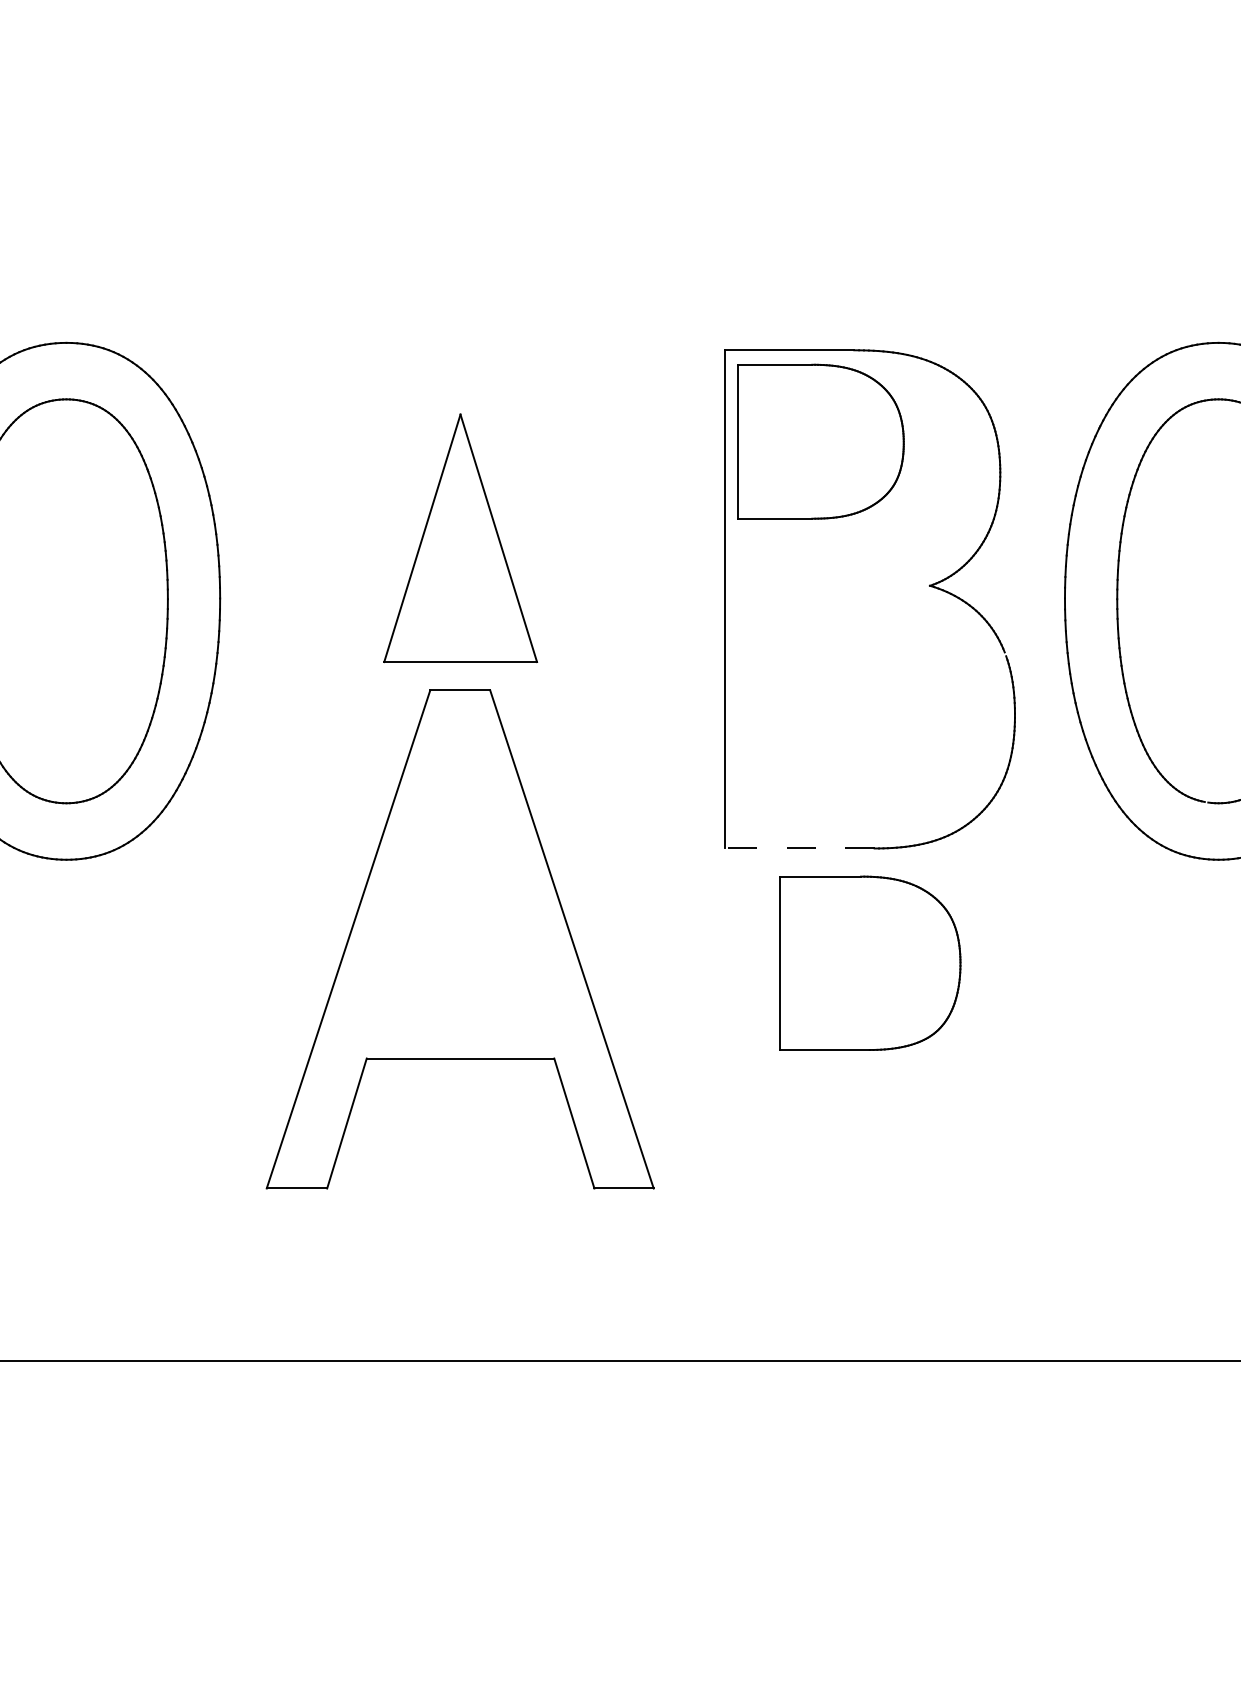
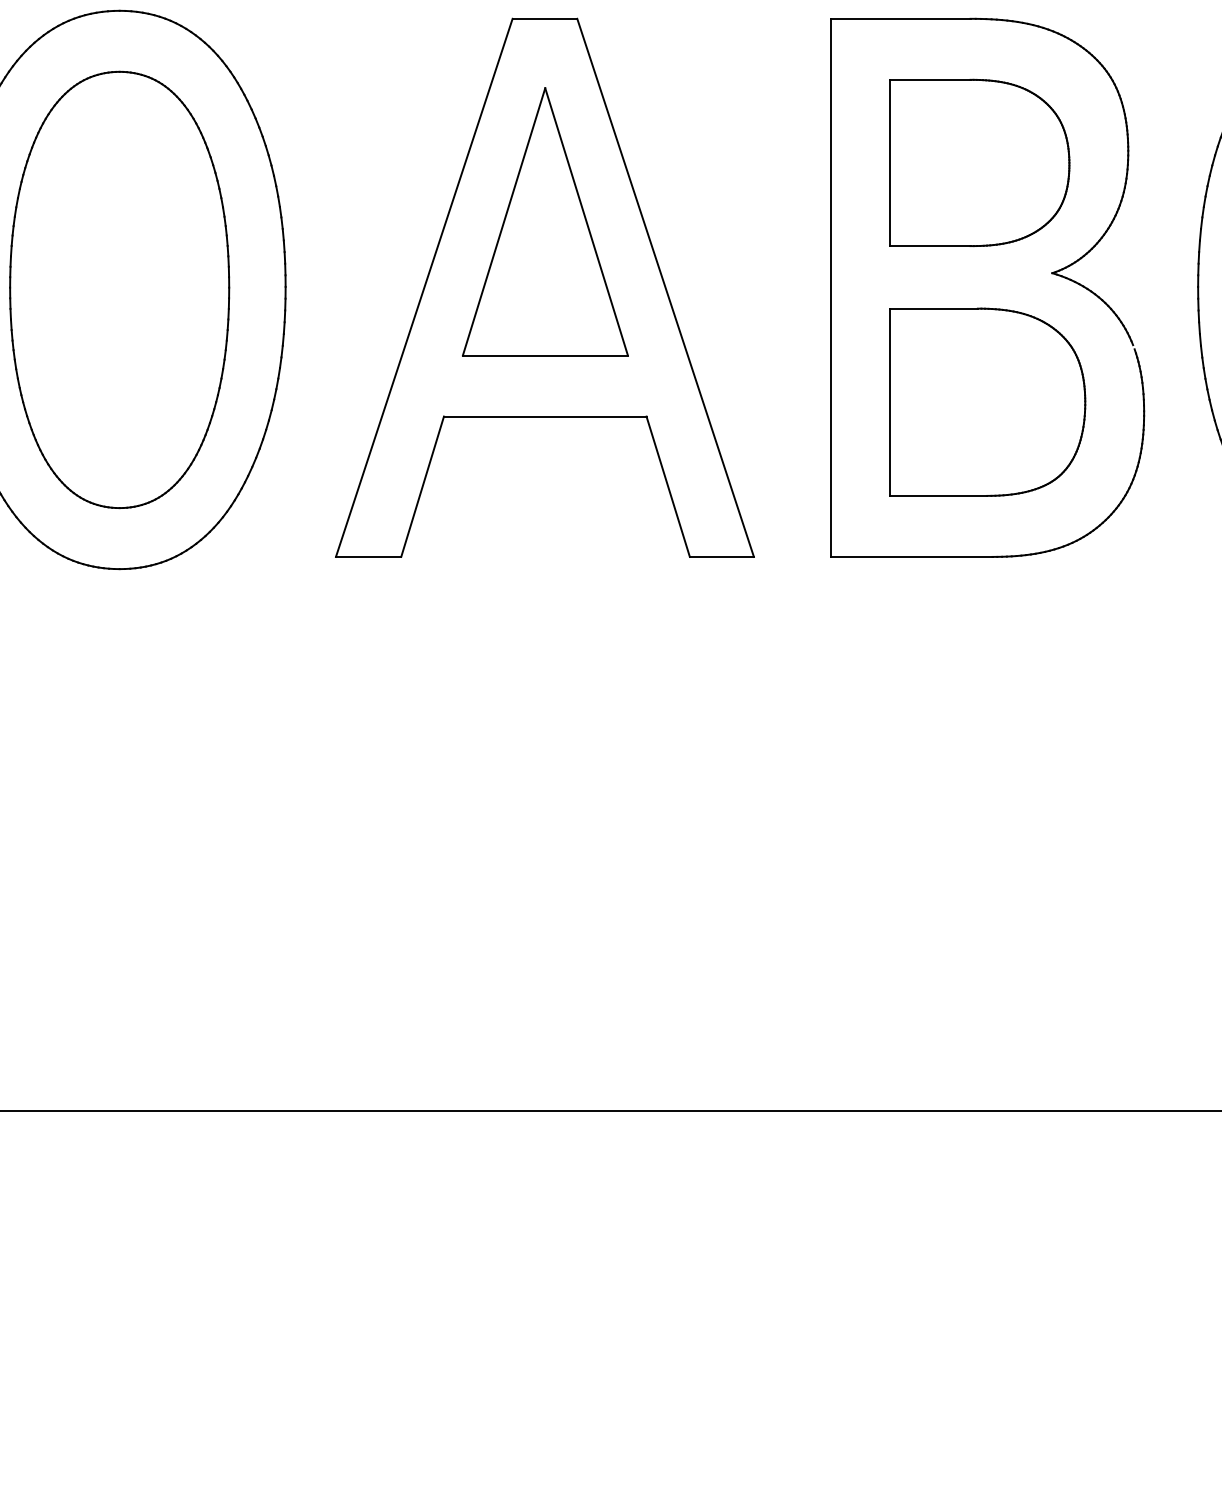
part: (820, 441) -> (979, 162), moved
line: (799, 848) -> (911, 556), dashed -> solid
part: (459, 939) -> (544, 287), moved
part: (870, 962) -> (988, 401), moved

